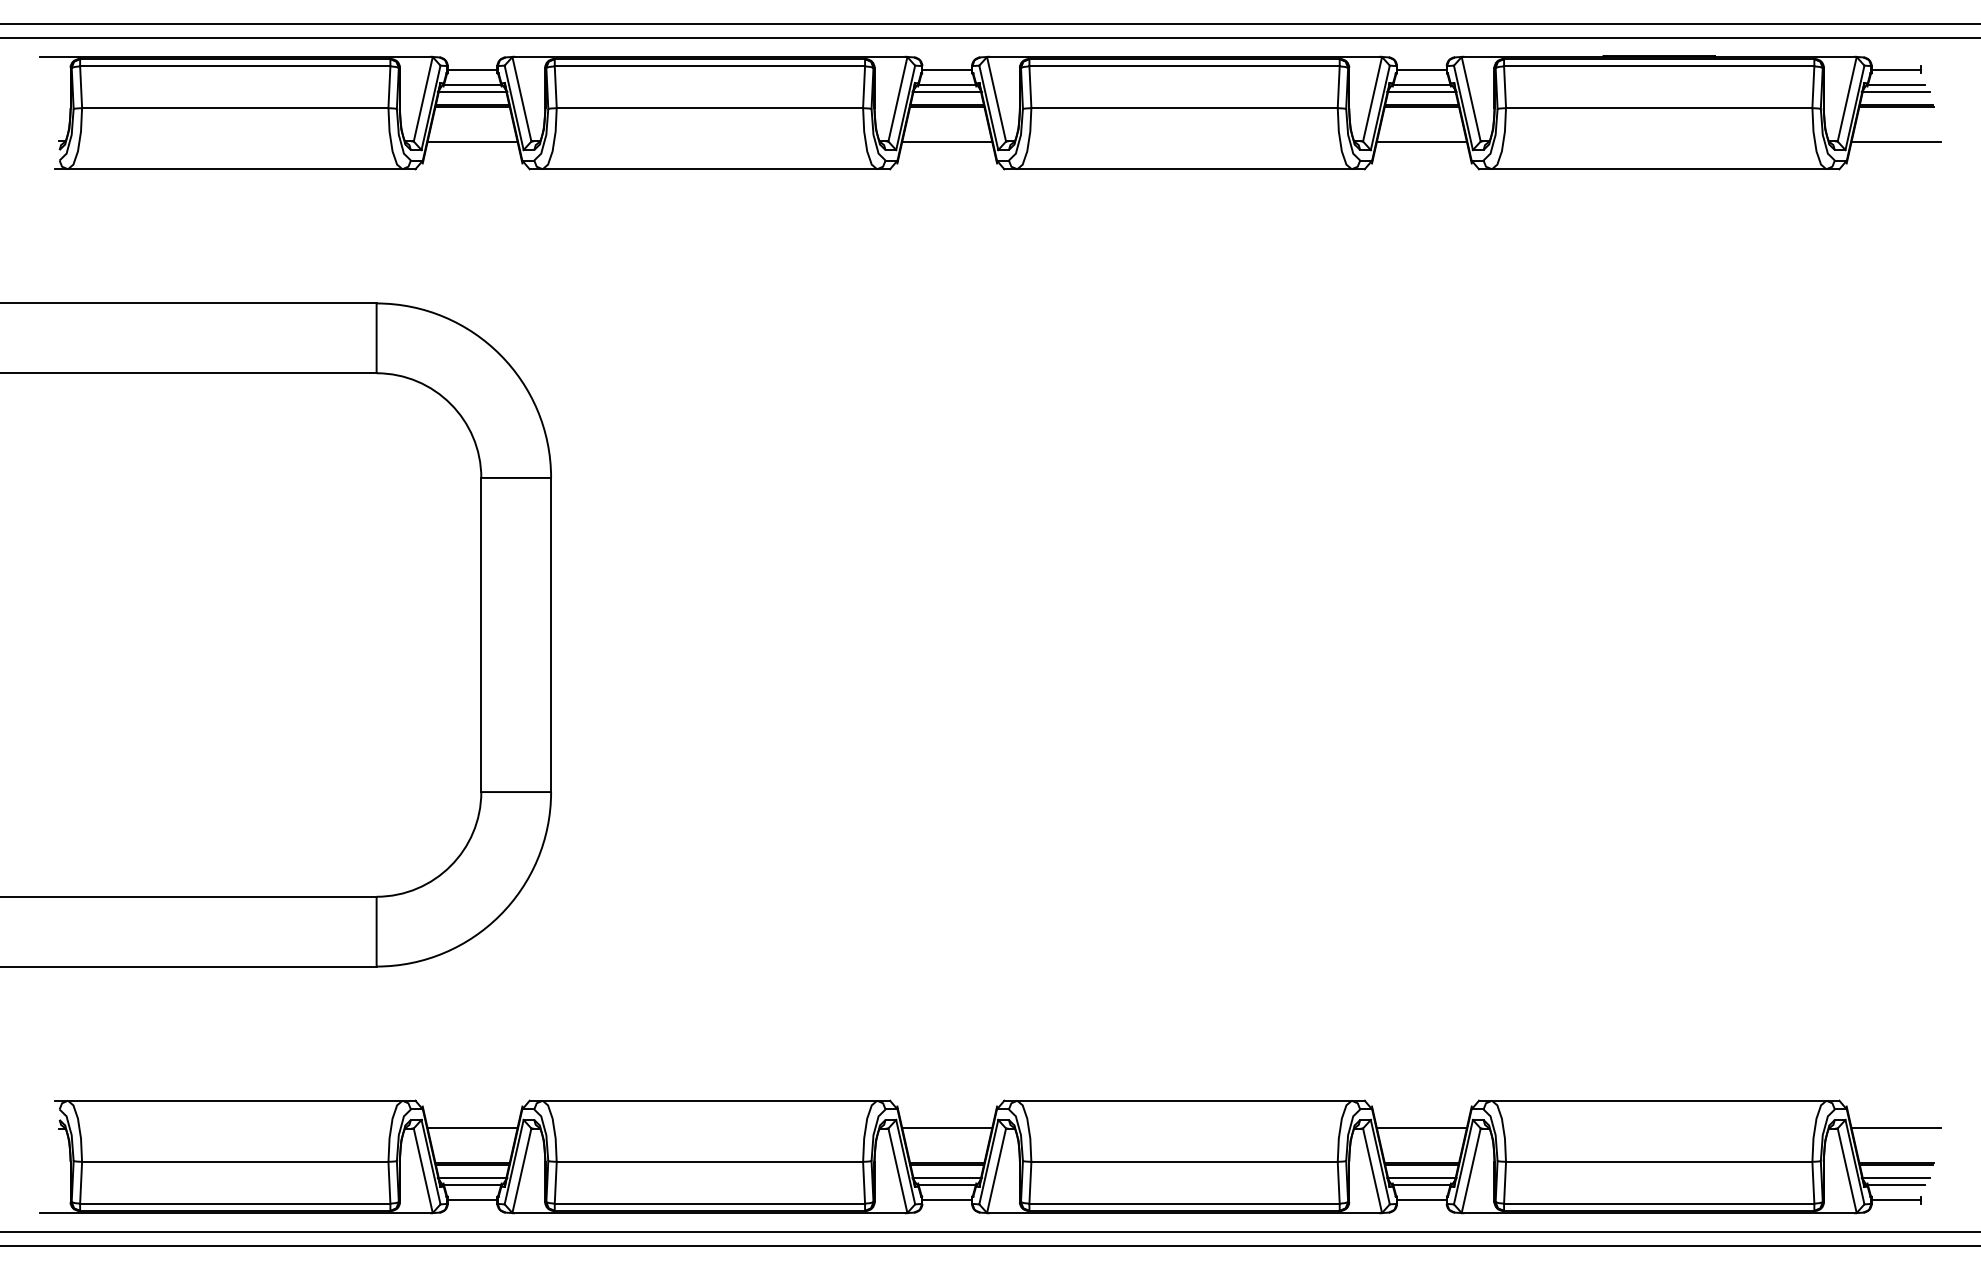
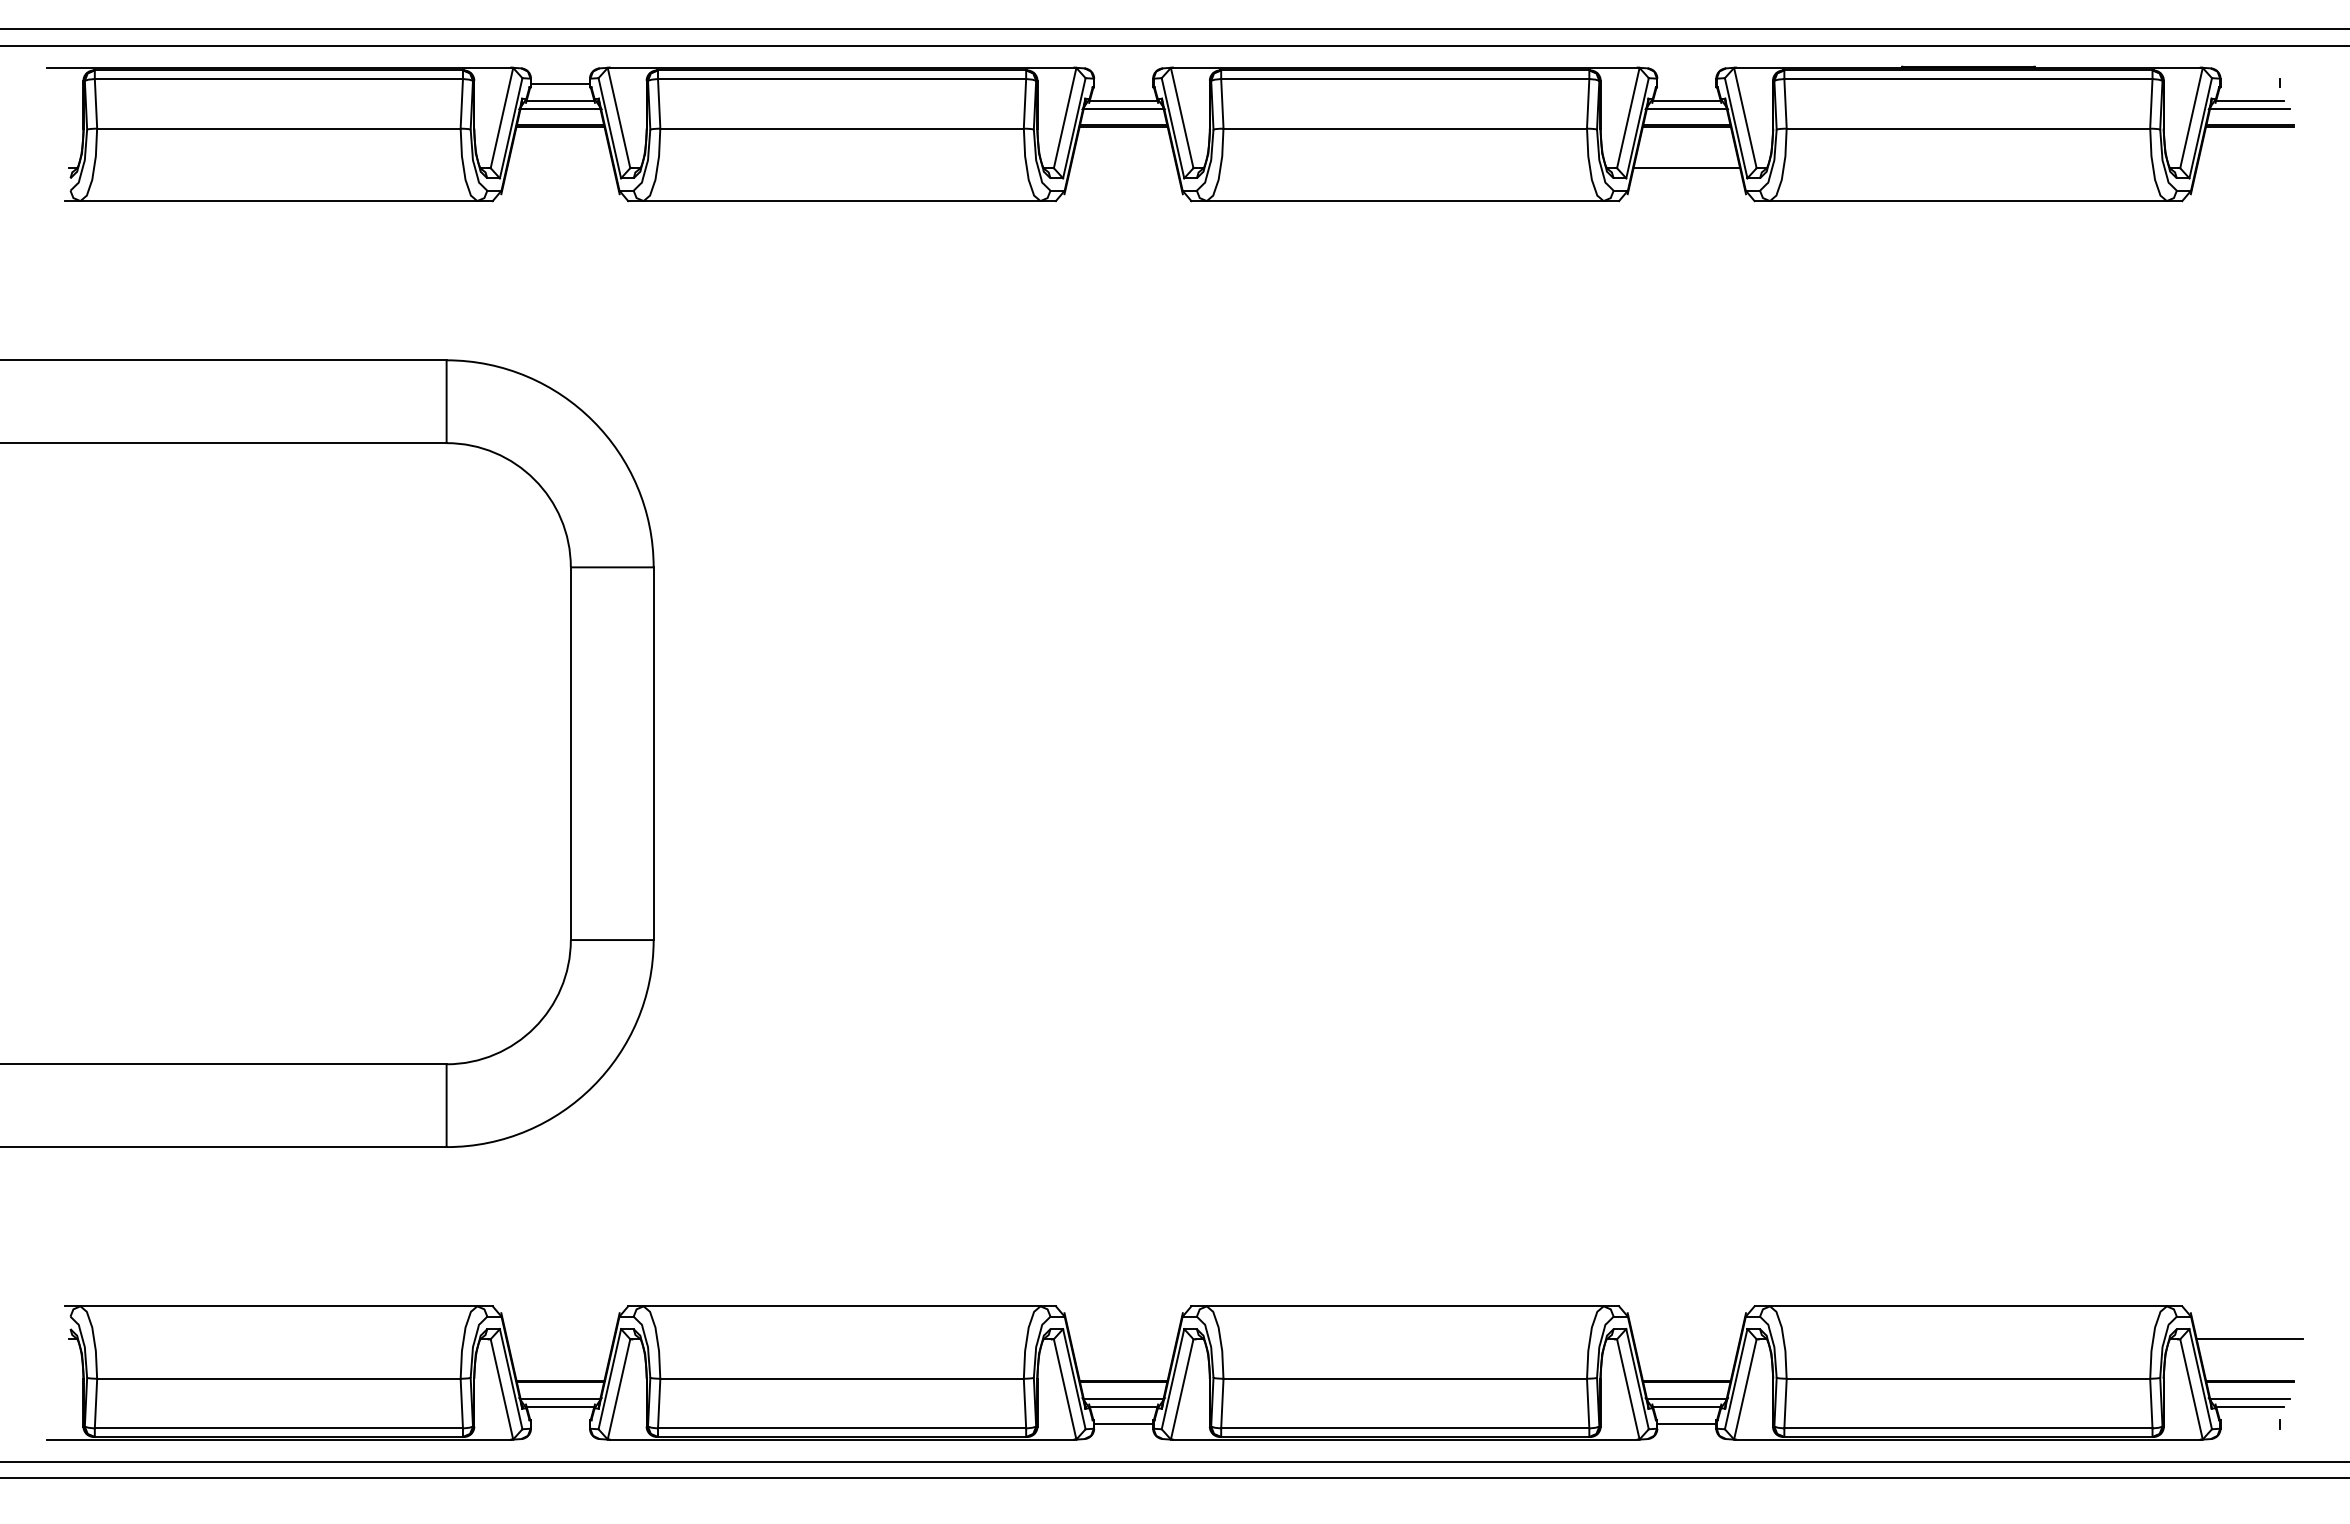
line: (947, 70) -> (1123, 83), removed
line: (1421, 70) -> (1686, 83), removed
line: (1896, 70) -> (2249, 83), removed
line: (472, 141) -> (560, 168), removed
line: (947, 141) -> (1123, 168), removed
line: (1896, 141) -> (2249, 168), removed
line: (472, 1128) -> (560, 1339), removed
line: (947, 1128) -> (1123, 1339), removed
line: (1421, 1128) -> (1686, 1339), removed
line: (472, 1199) -> (560, 1423), removed
line: (1896, 1199) -> (2249, 1423), removed

